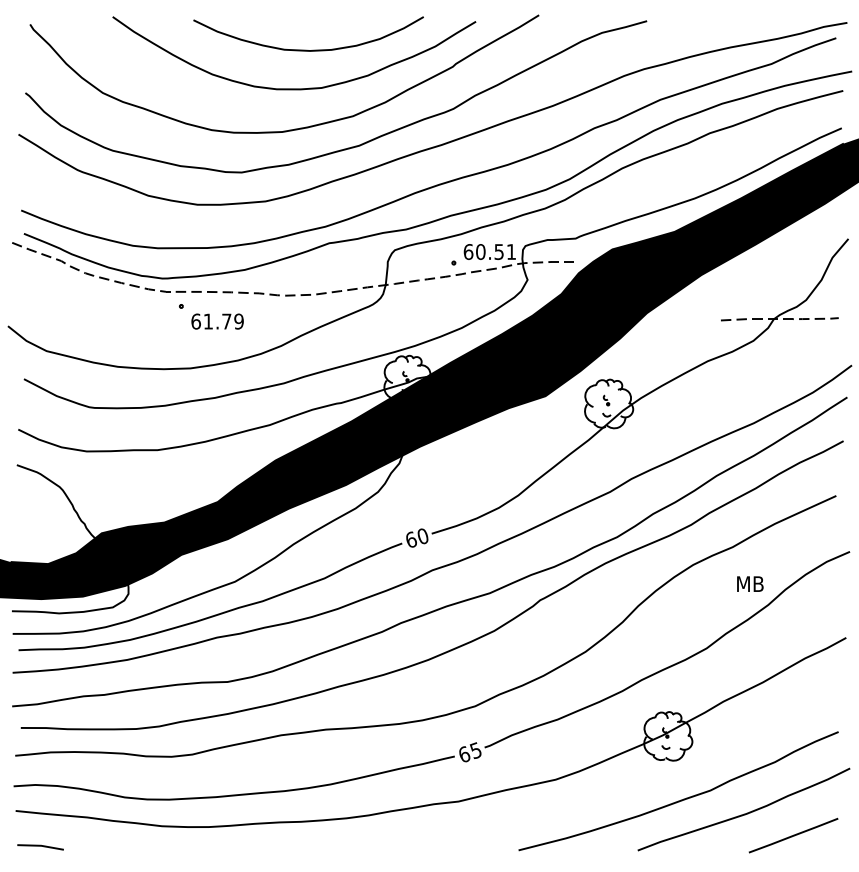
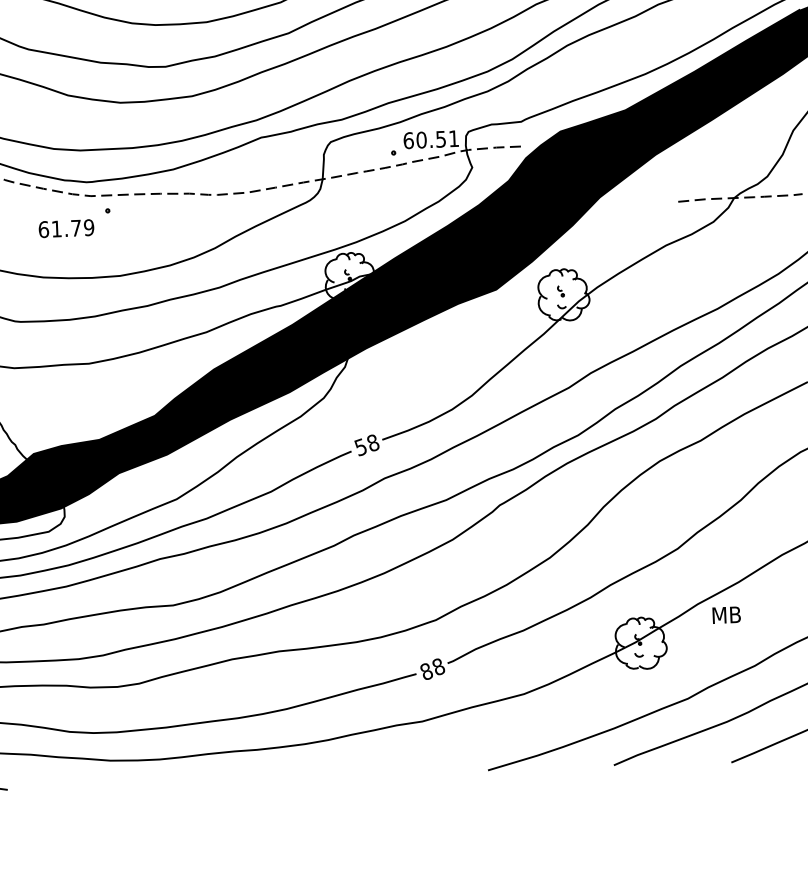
text: (217, 321) -> (66, 228), moved
text: (416, 538) -> (366, 445), 60 -> 58
text: (750, 583) -> (726, 614), moved
text: (469, 752) -> (431, 669), 65 -> 88

